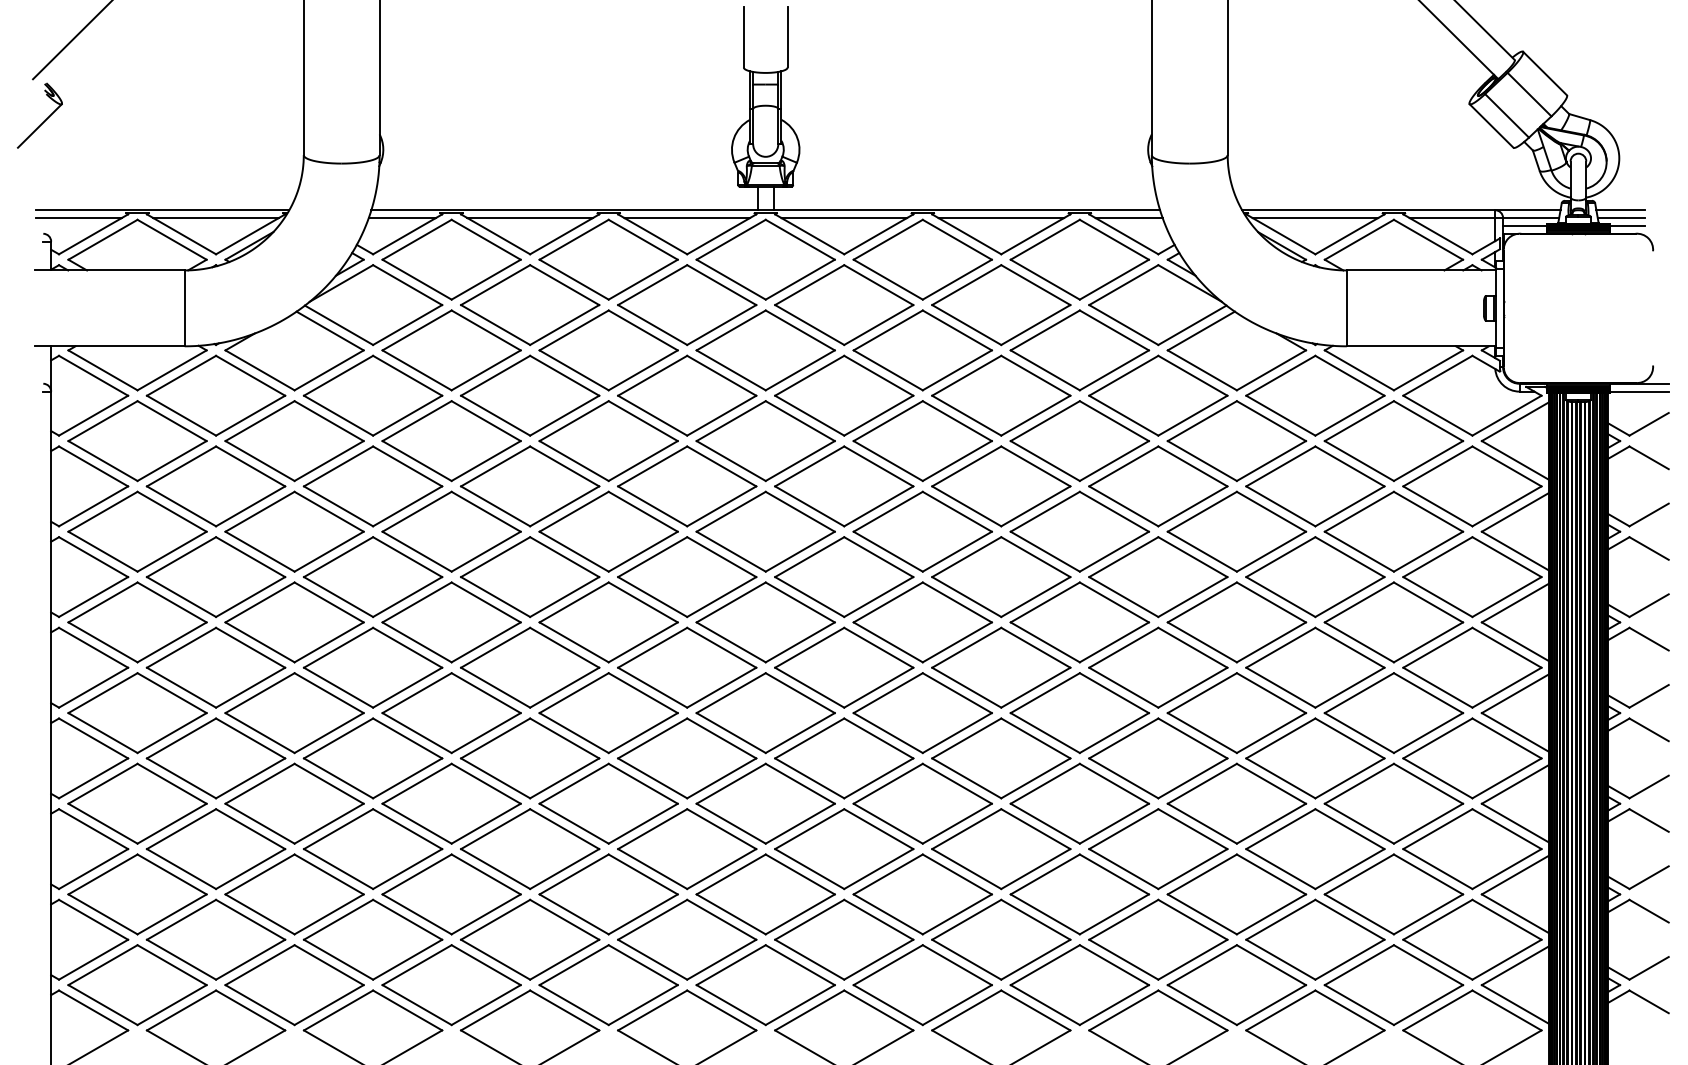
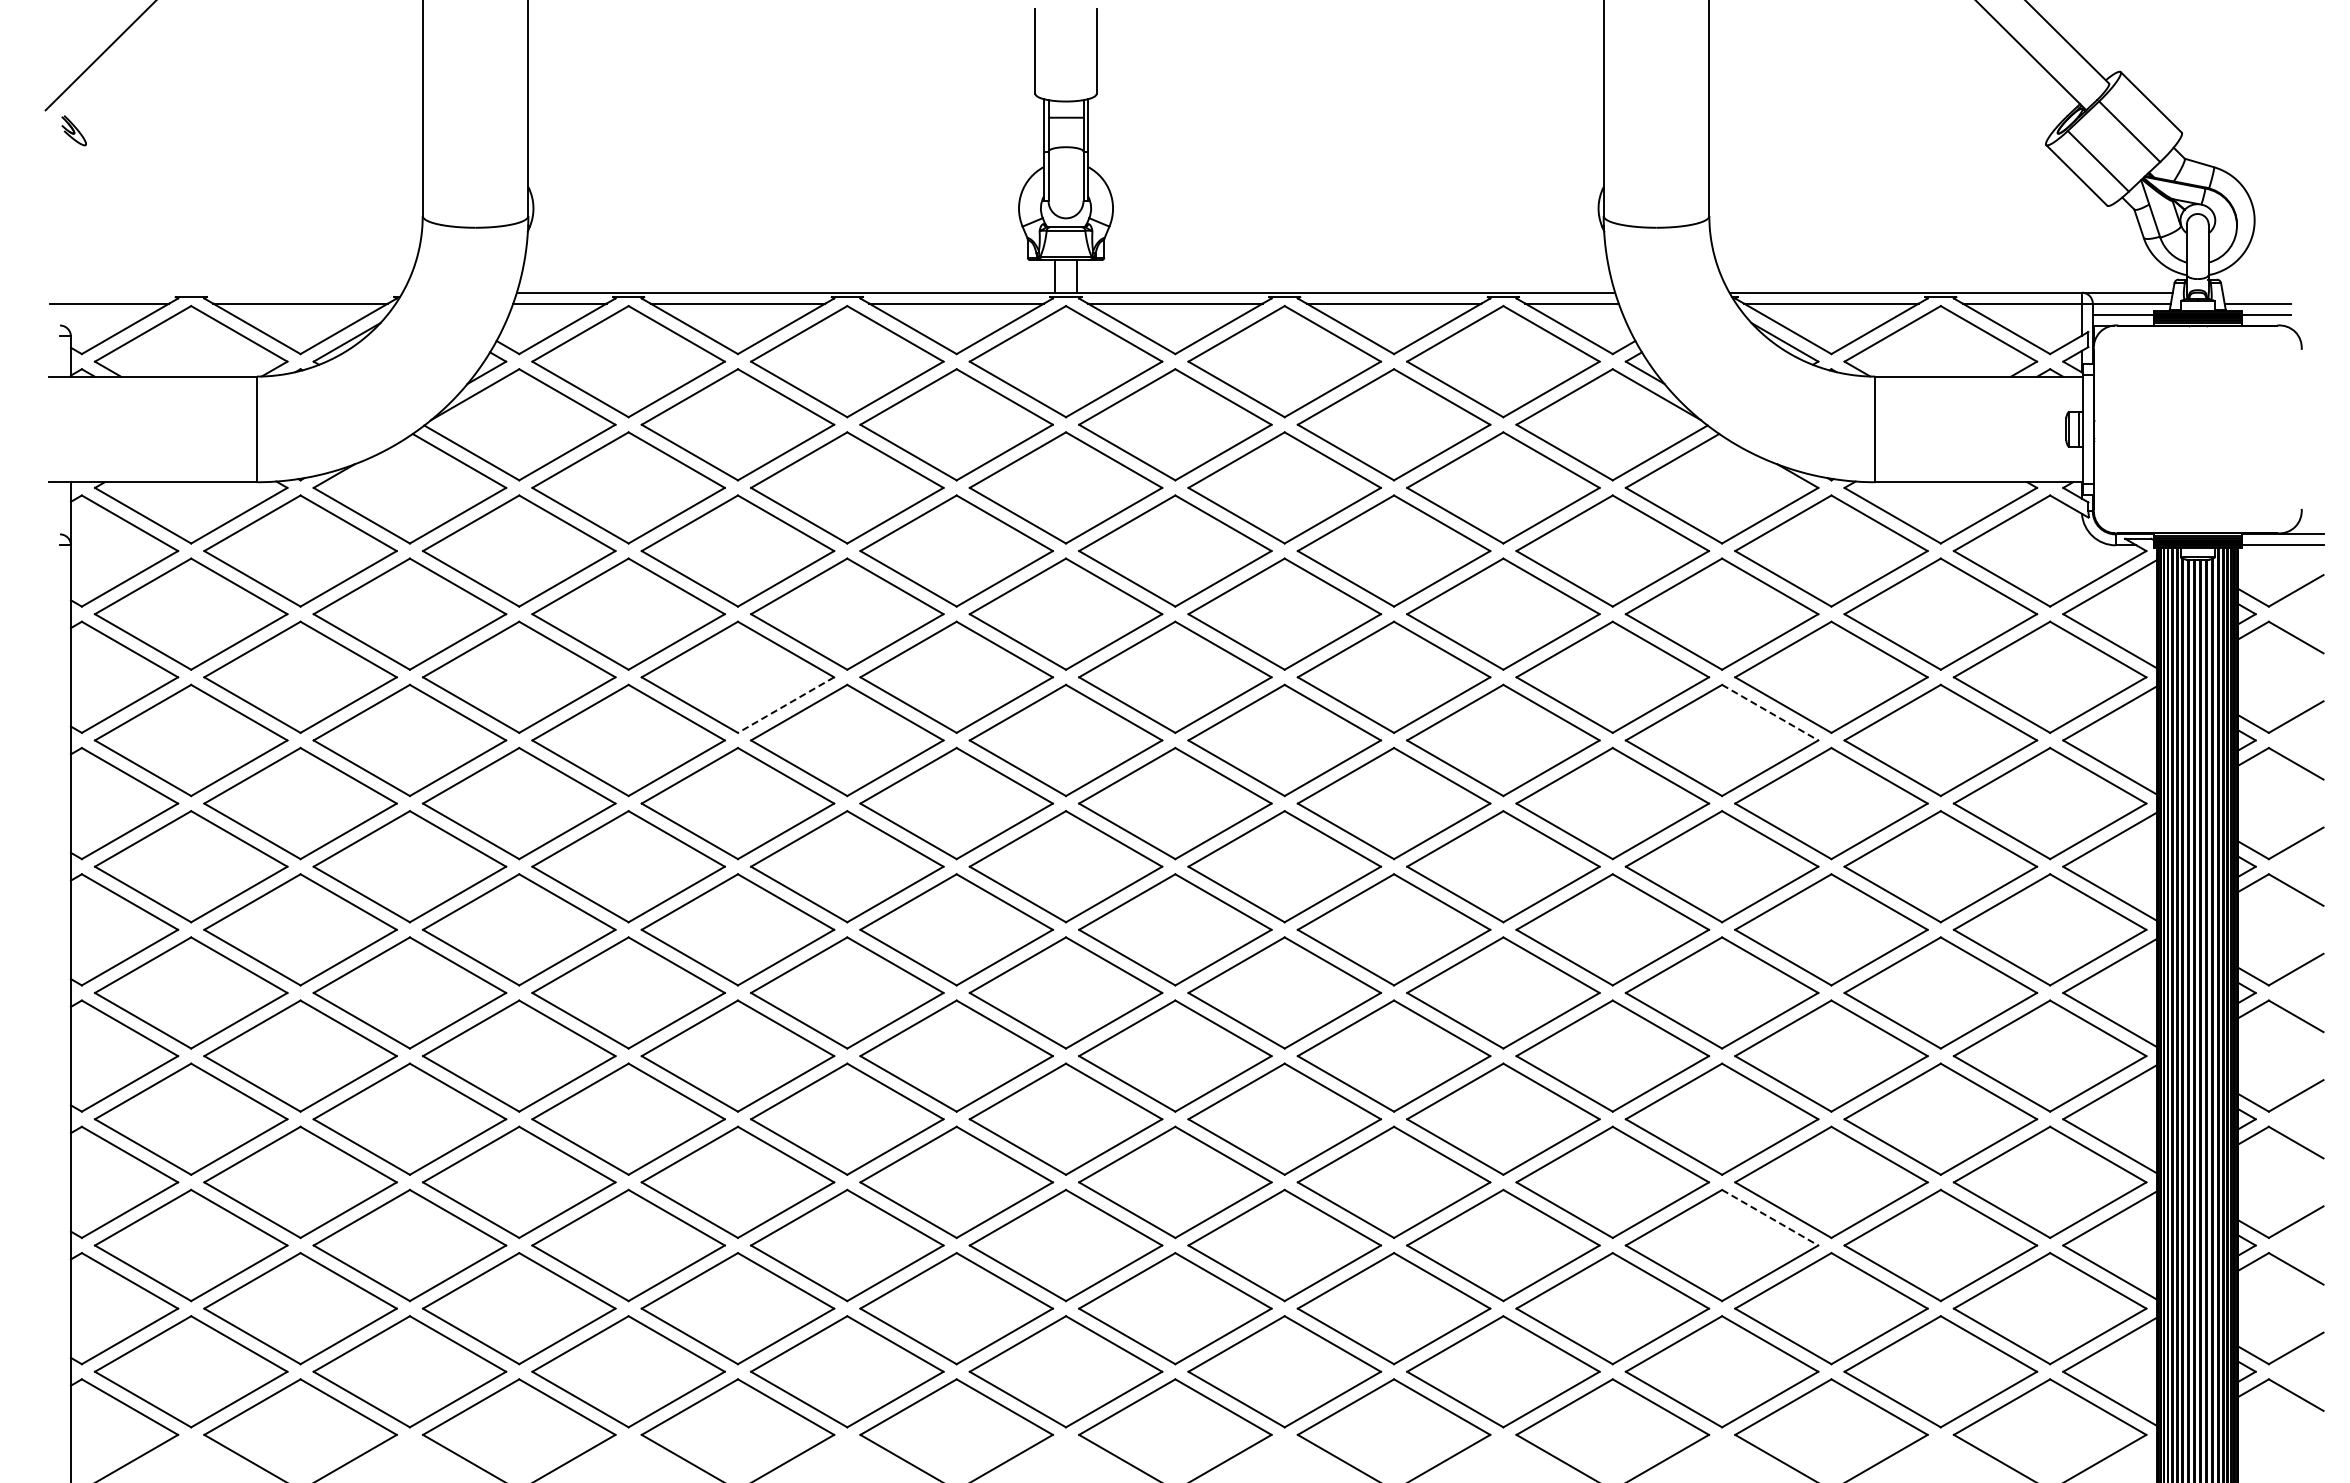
line: (39, 126) -> (54, 175), removed
line: (162, 210) -> (226, 292), removed
line: (1620, 210) -> (2256, 292), removed
line: (565, 506) -> (786, 705), solid -> dashed
line: (1271, 511) -> (1770, 712), solid -> dashed
line: (1271, 874) -> (1770, 1217), solid -> dashed

